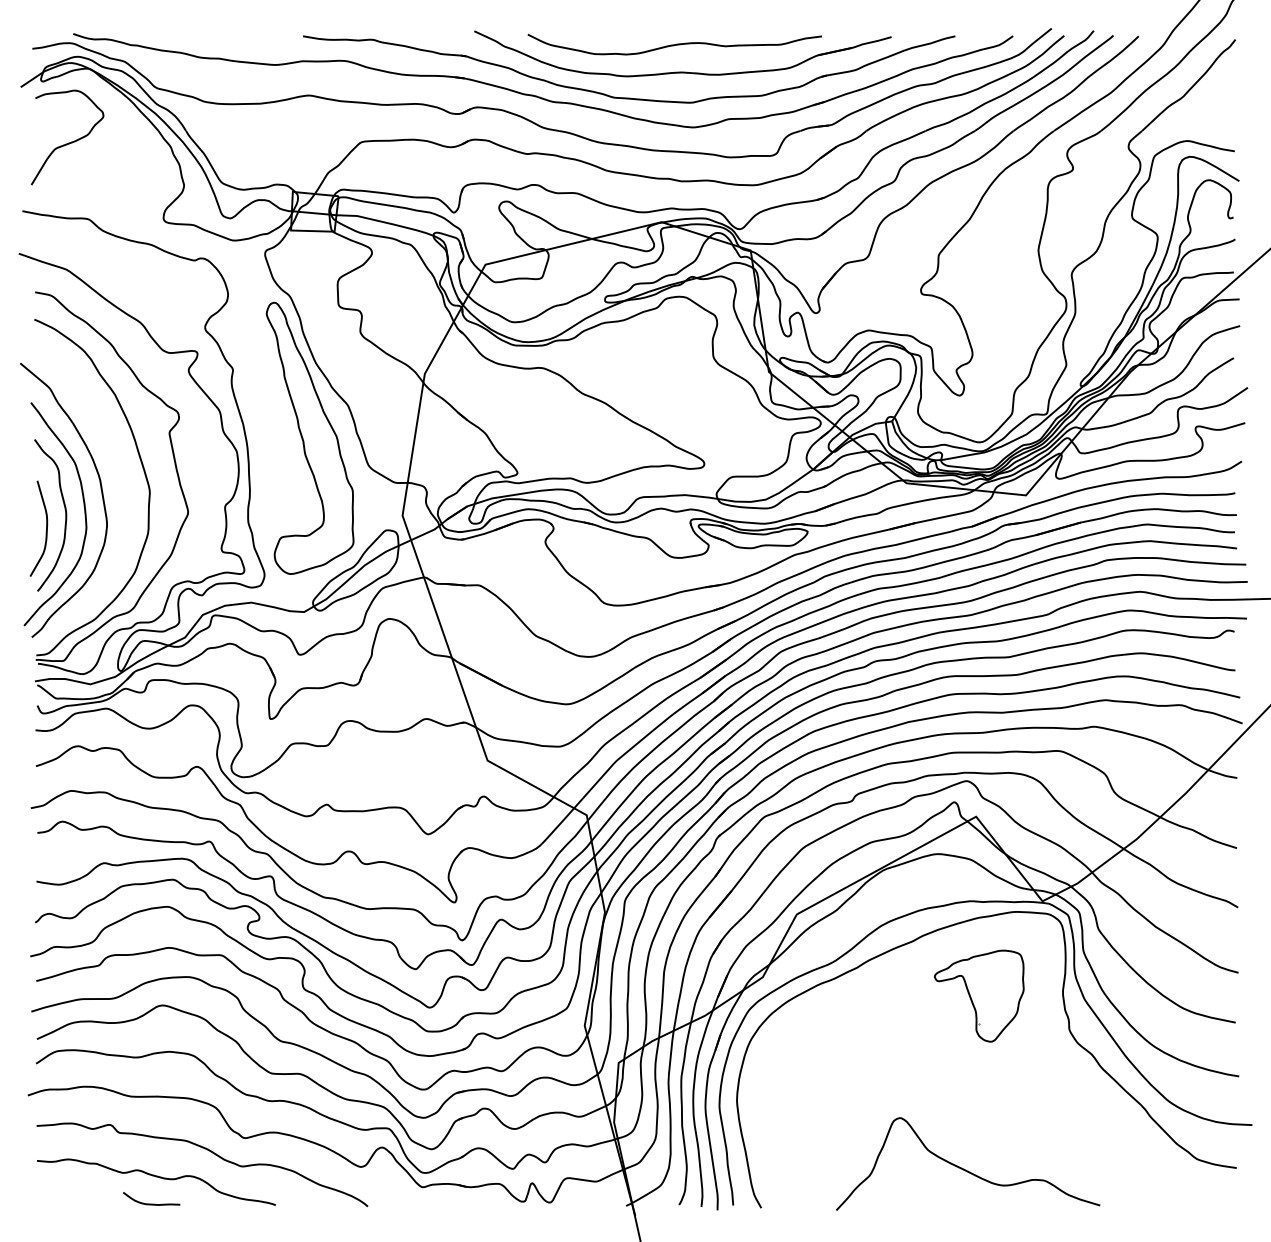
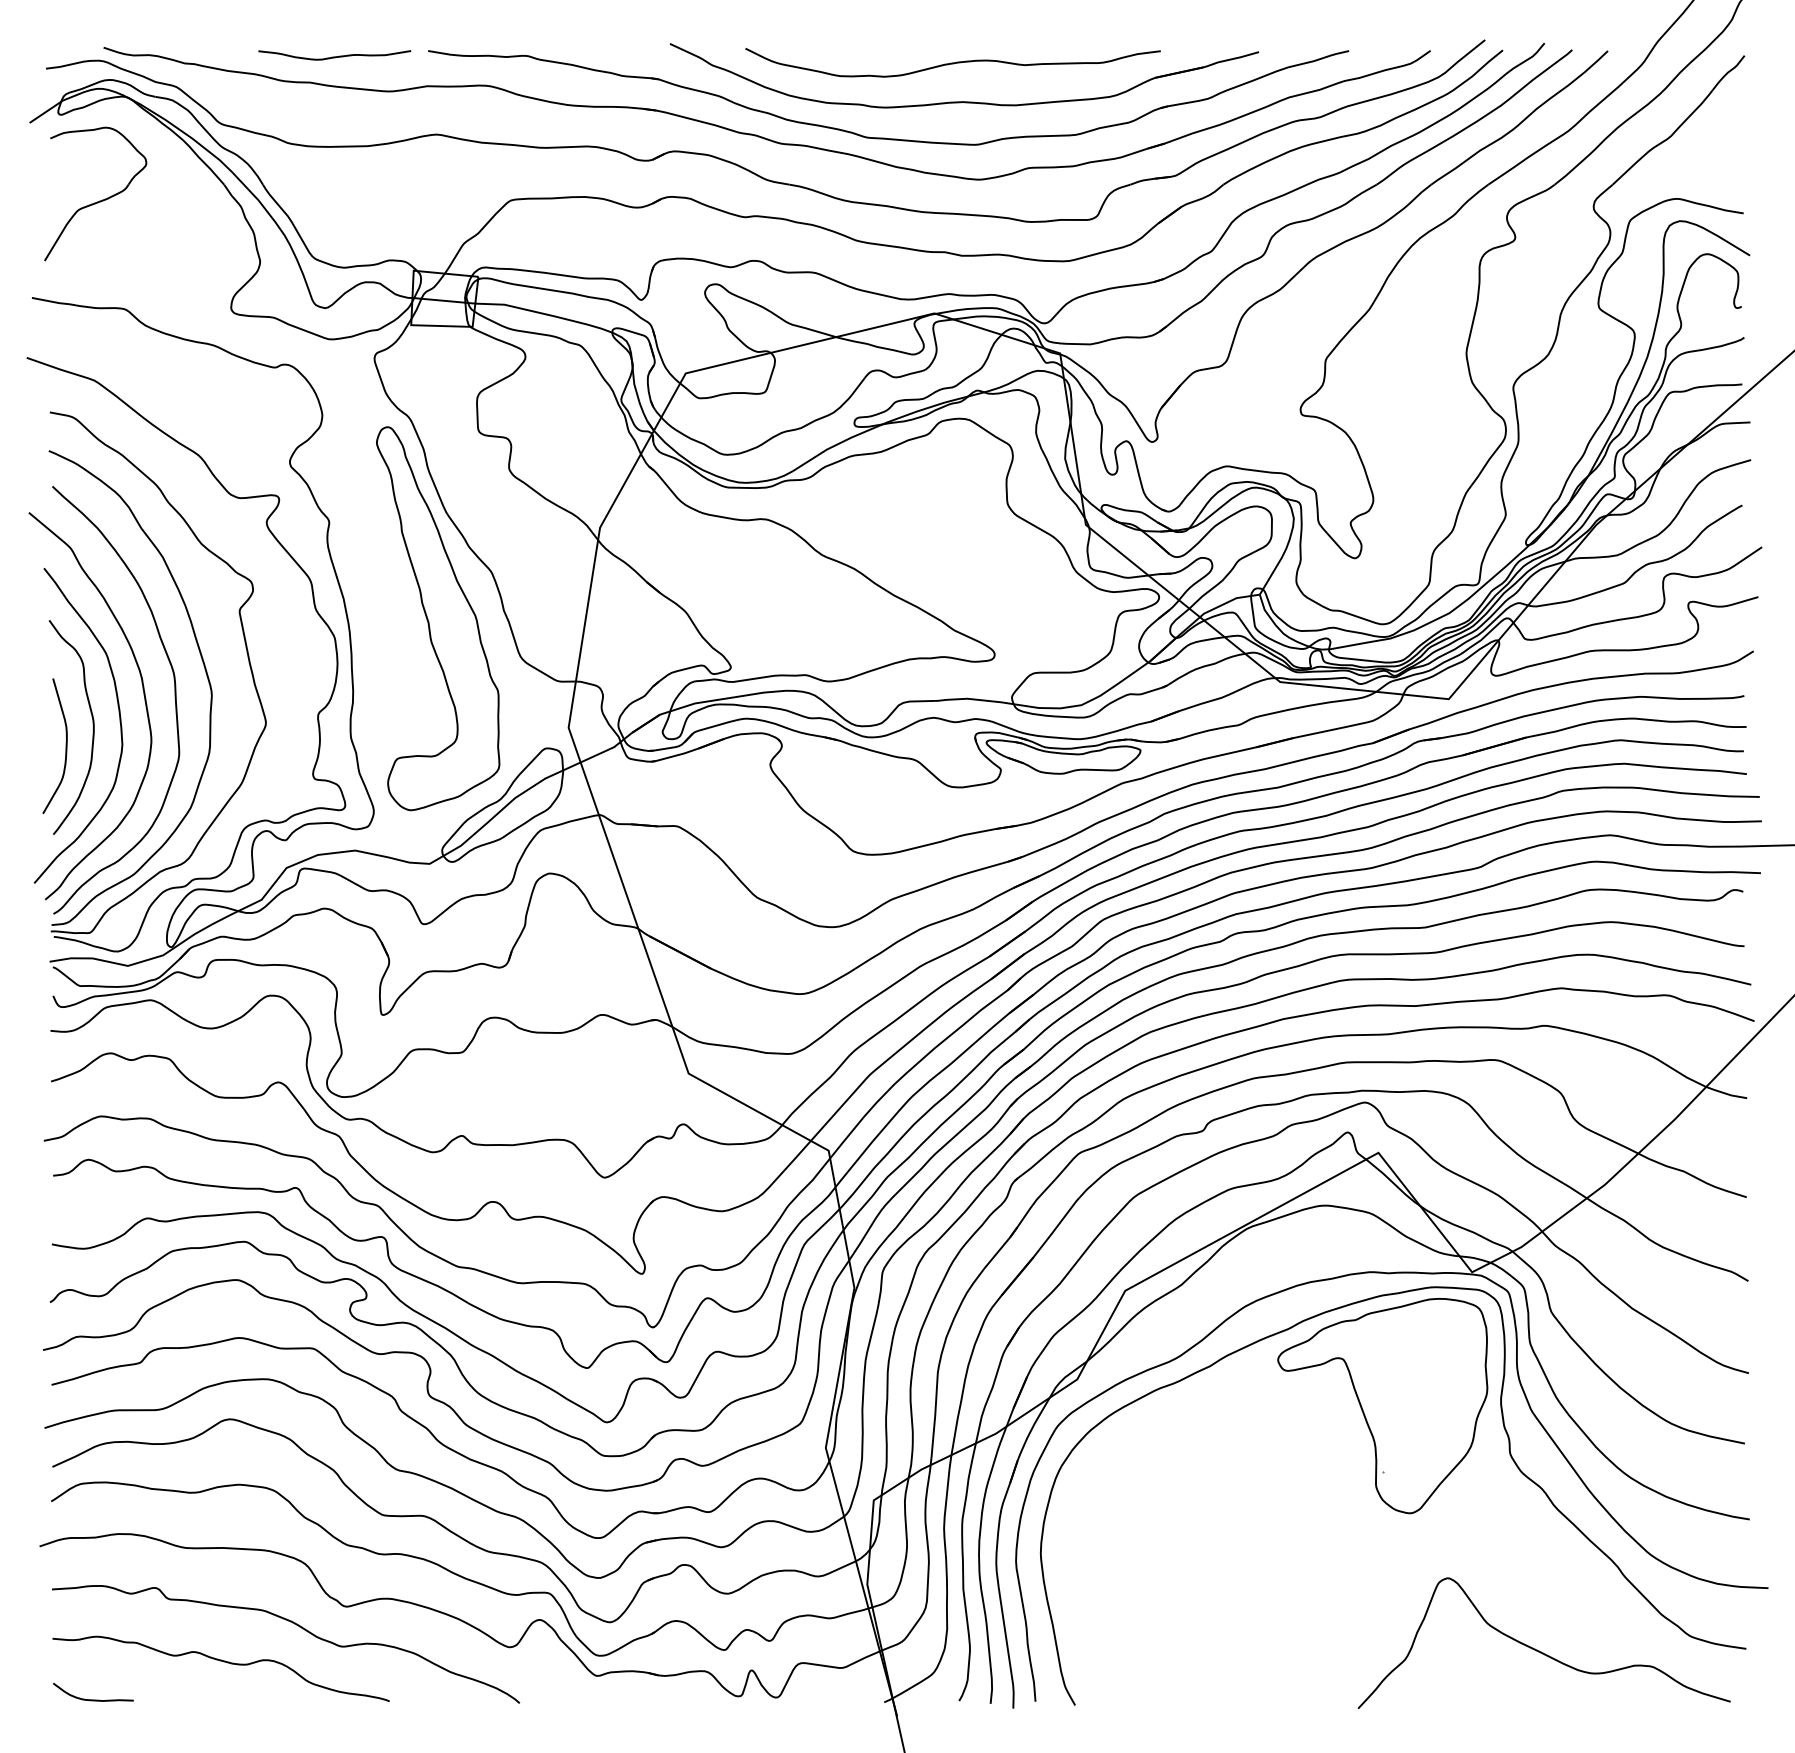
curve: (236, 40) -> (334, 56), added
curve: (123, 494) -> (174, 698), added
part: (979, 996) -> (1382, 1406), size x1.67
curve: (964, 1169) -> (1539, 1650), moved
curve: (151, 1203) -> (93, 1699), moved

